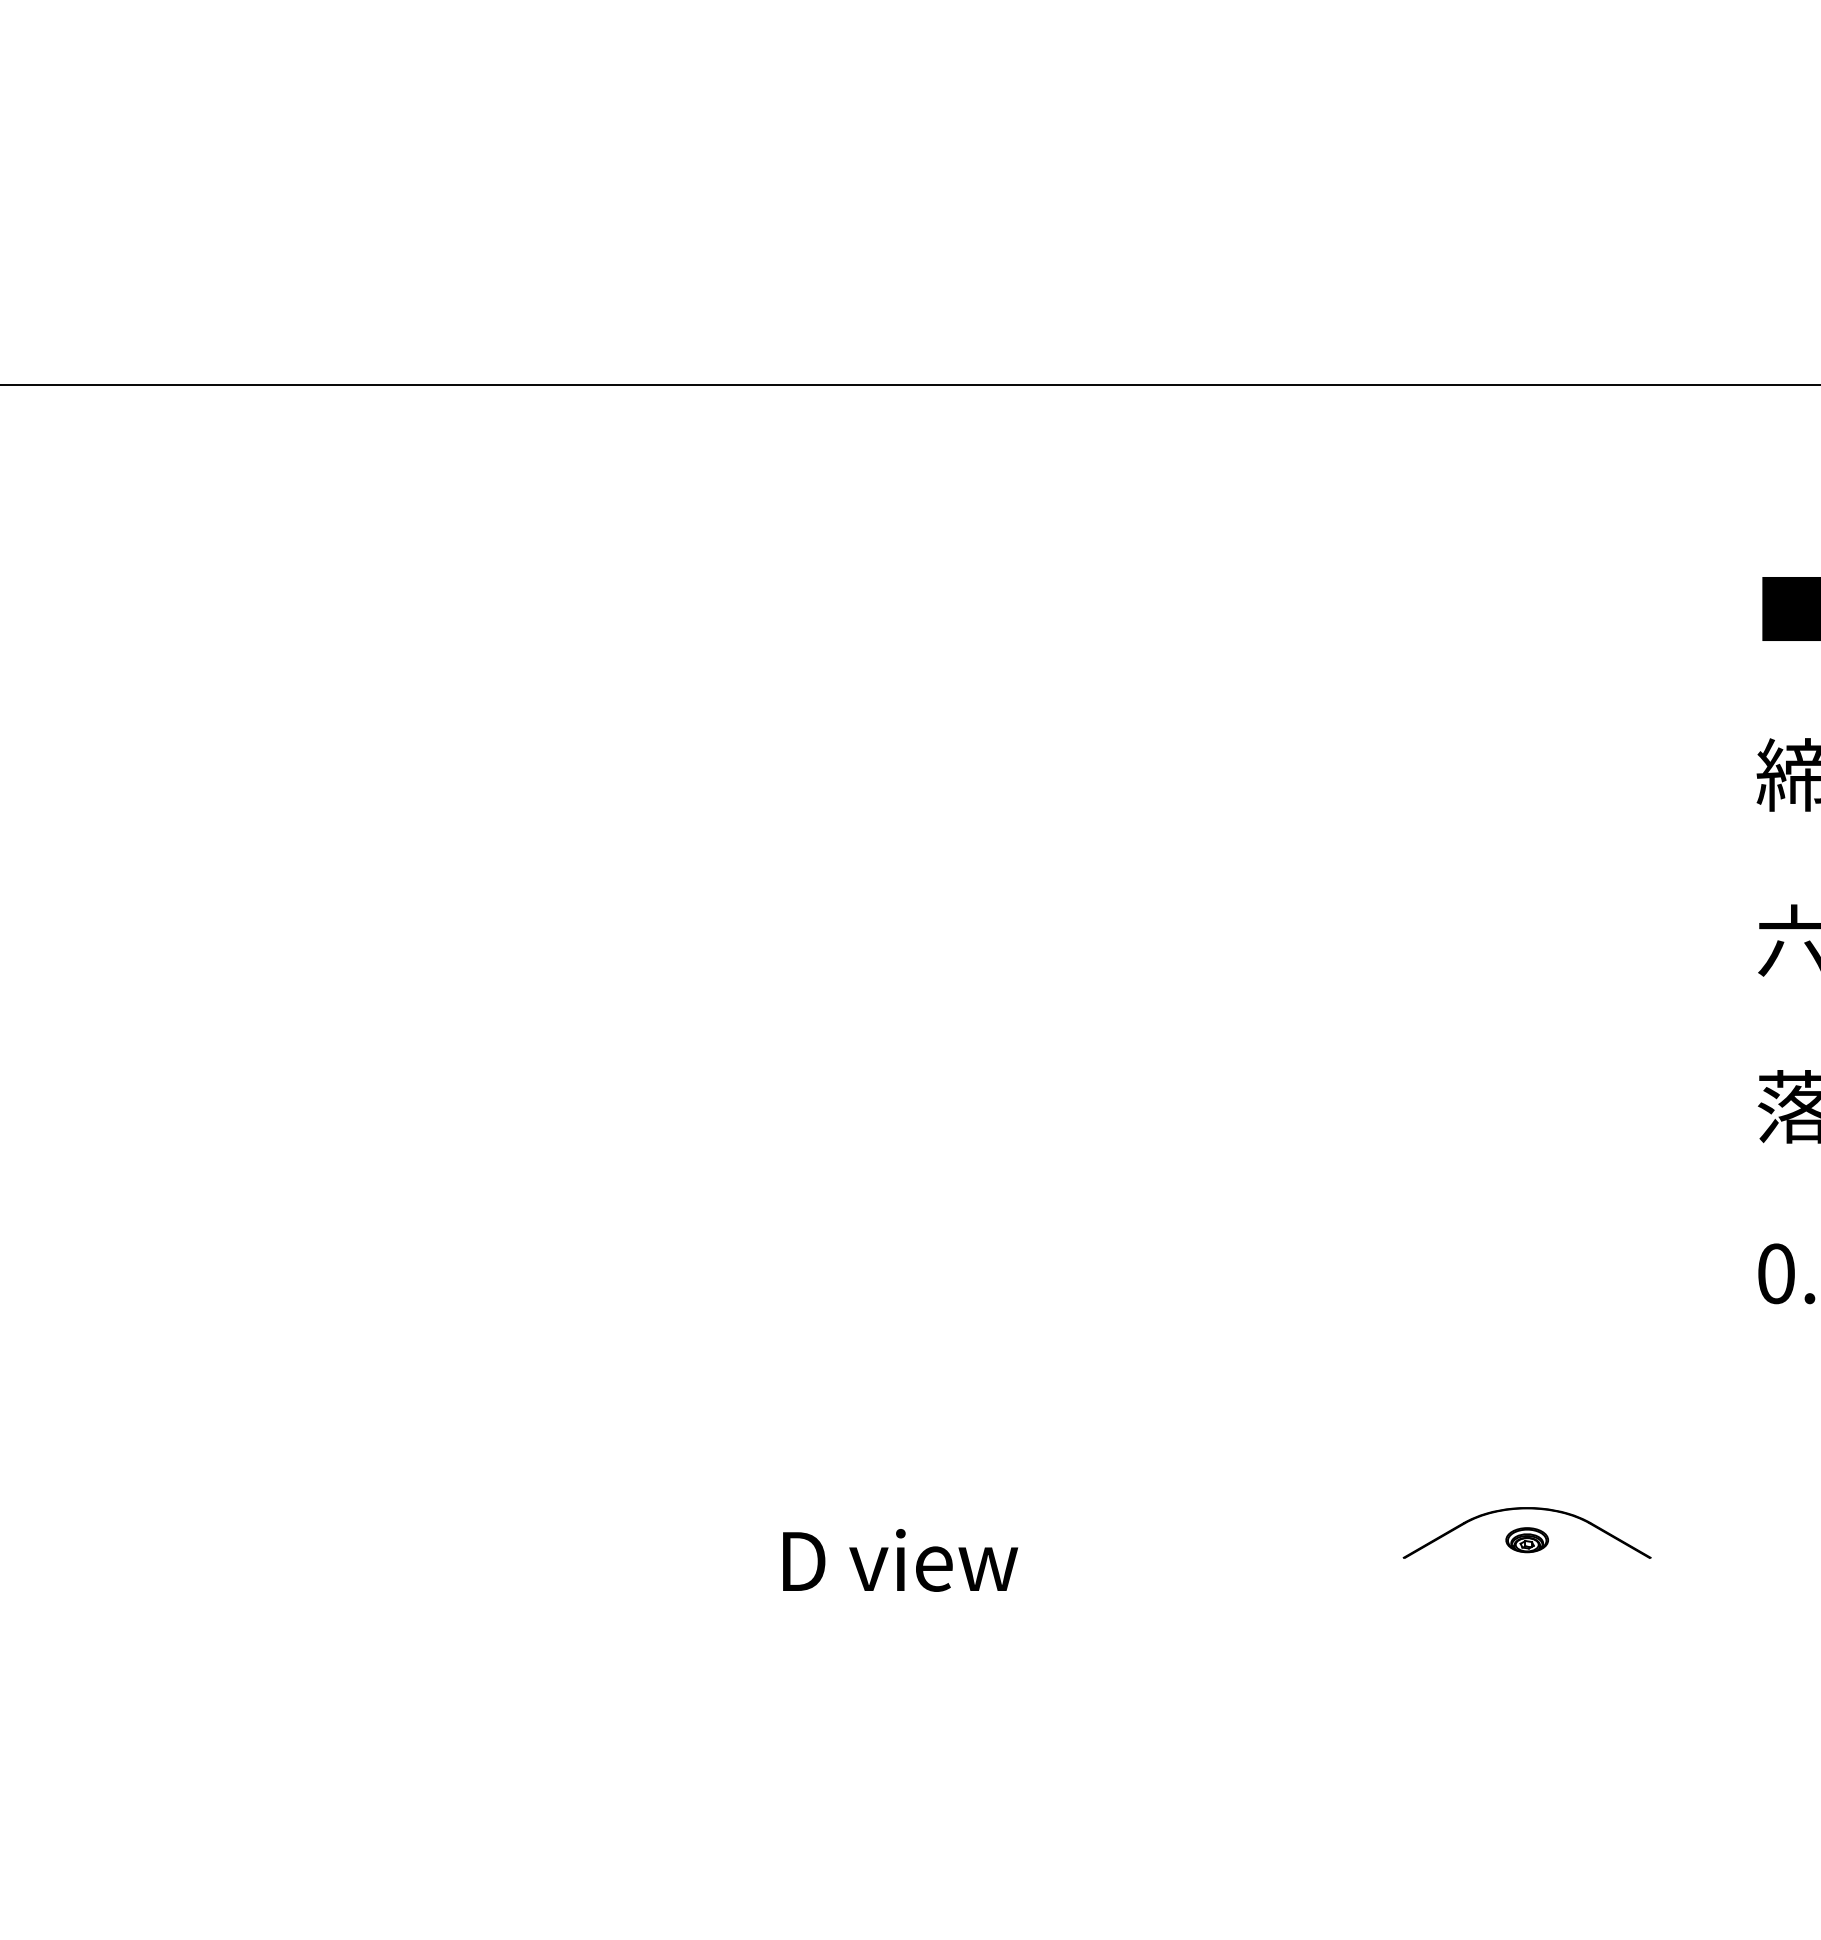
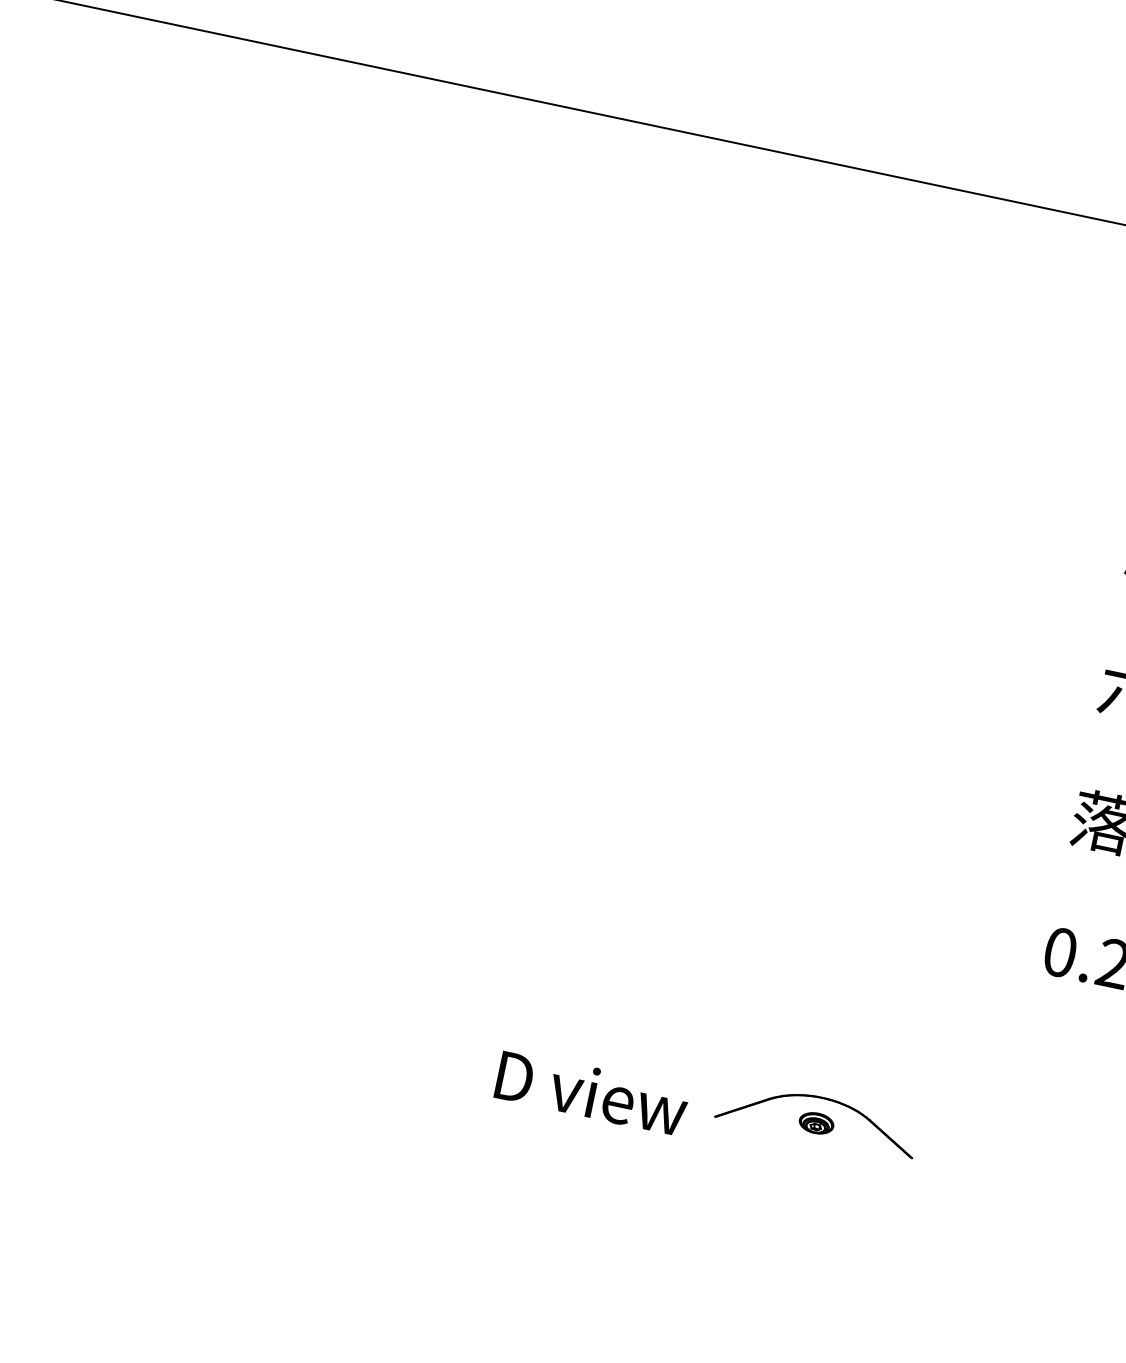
text: (900, 1560) -> (592, 1092), moved

